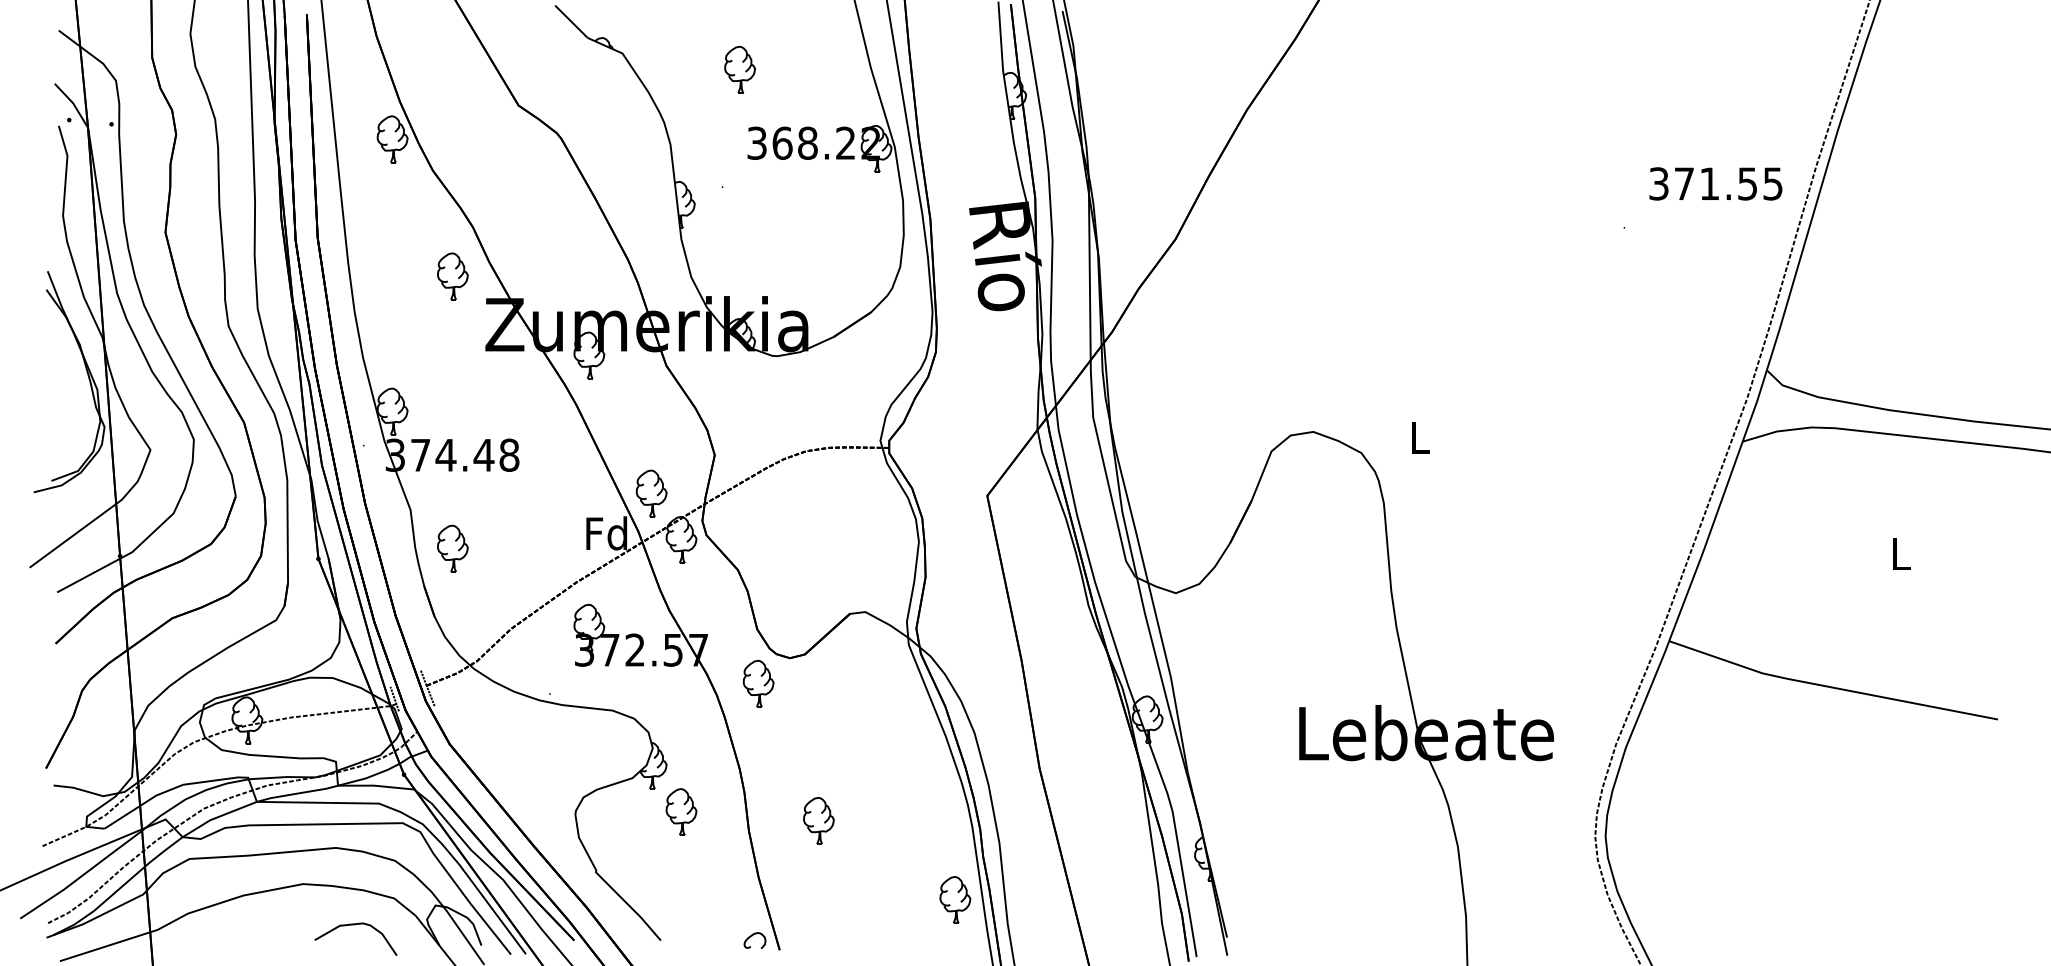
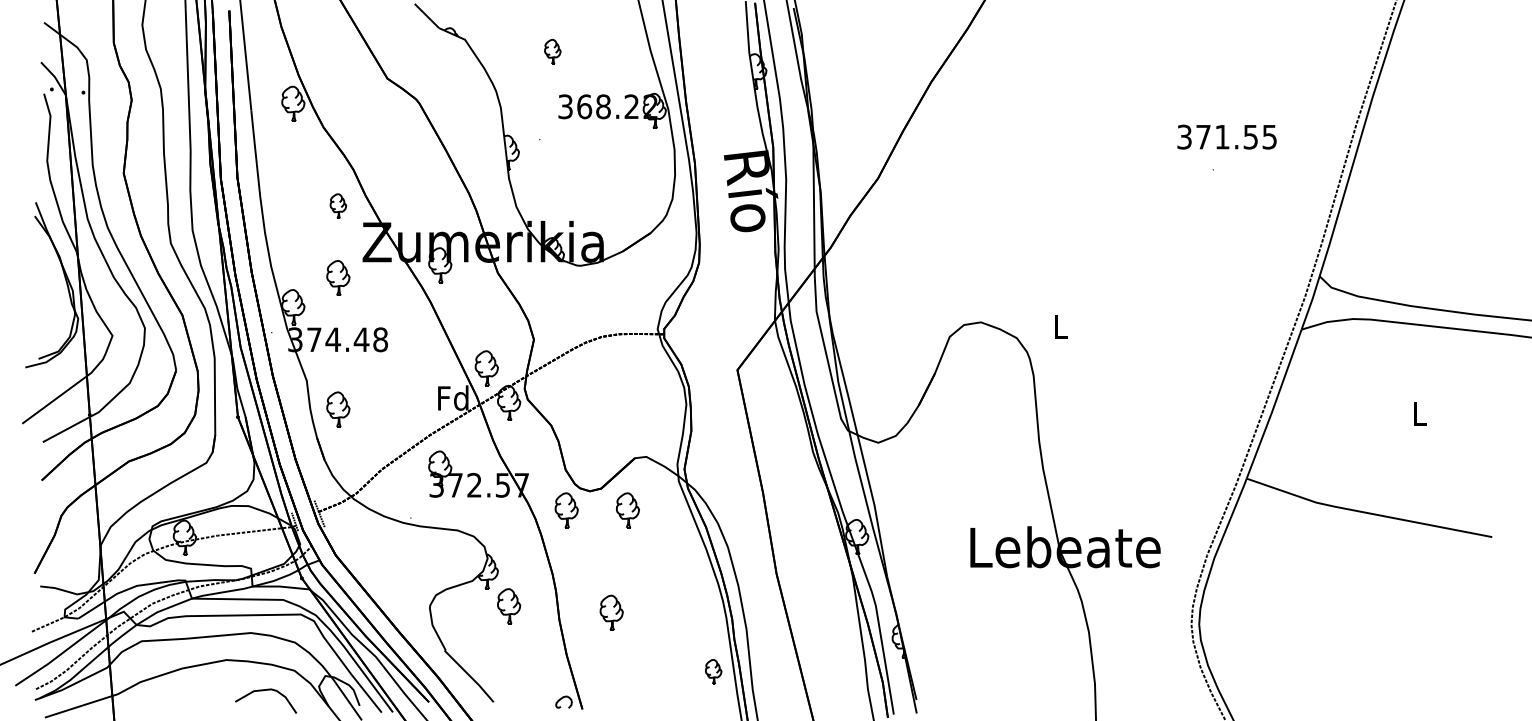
part: (739, 69) -> (552, 51), size x0.7
text: (1715, 183) -> (1226, 136), moved
part: (452, 276) -> (338, 206), size x0.7
part: (452, 372) -> (338, 277), added
part: (840, 683) -> (627, 510), added
part: (955, 899) -> (713, 671), size x0.7

